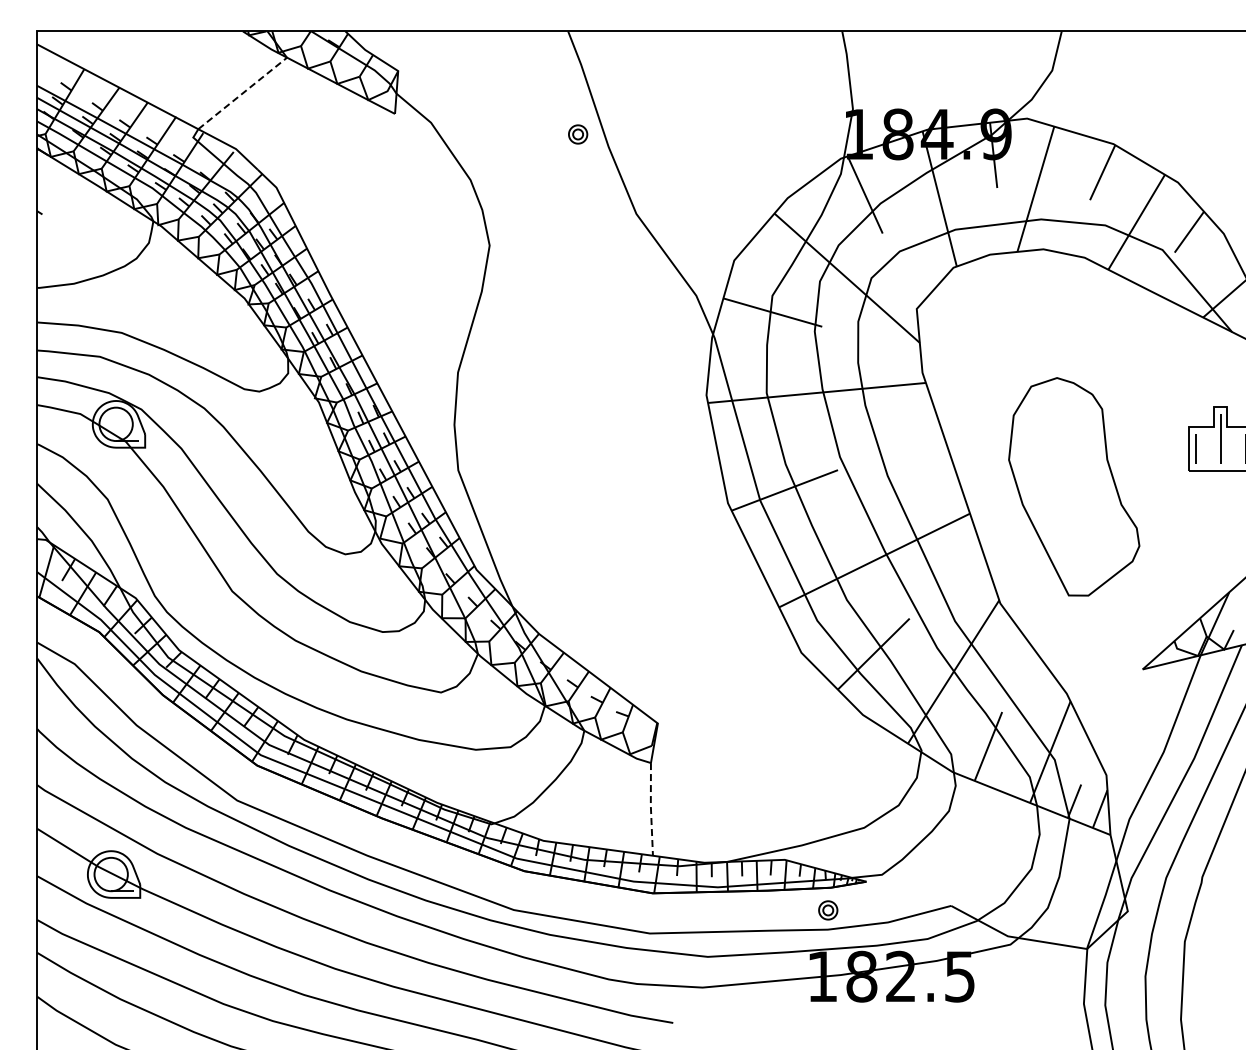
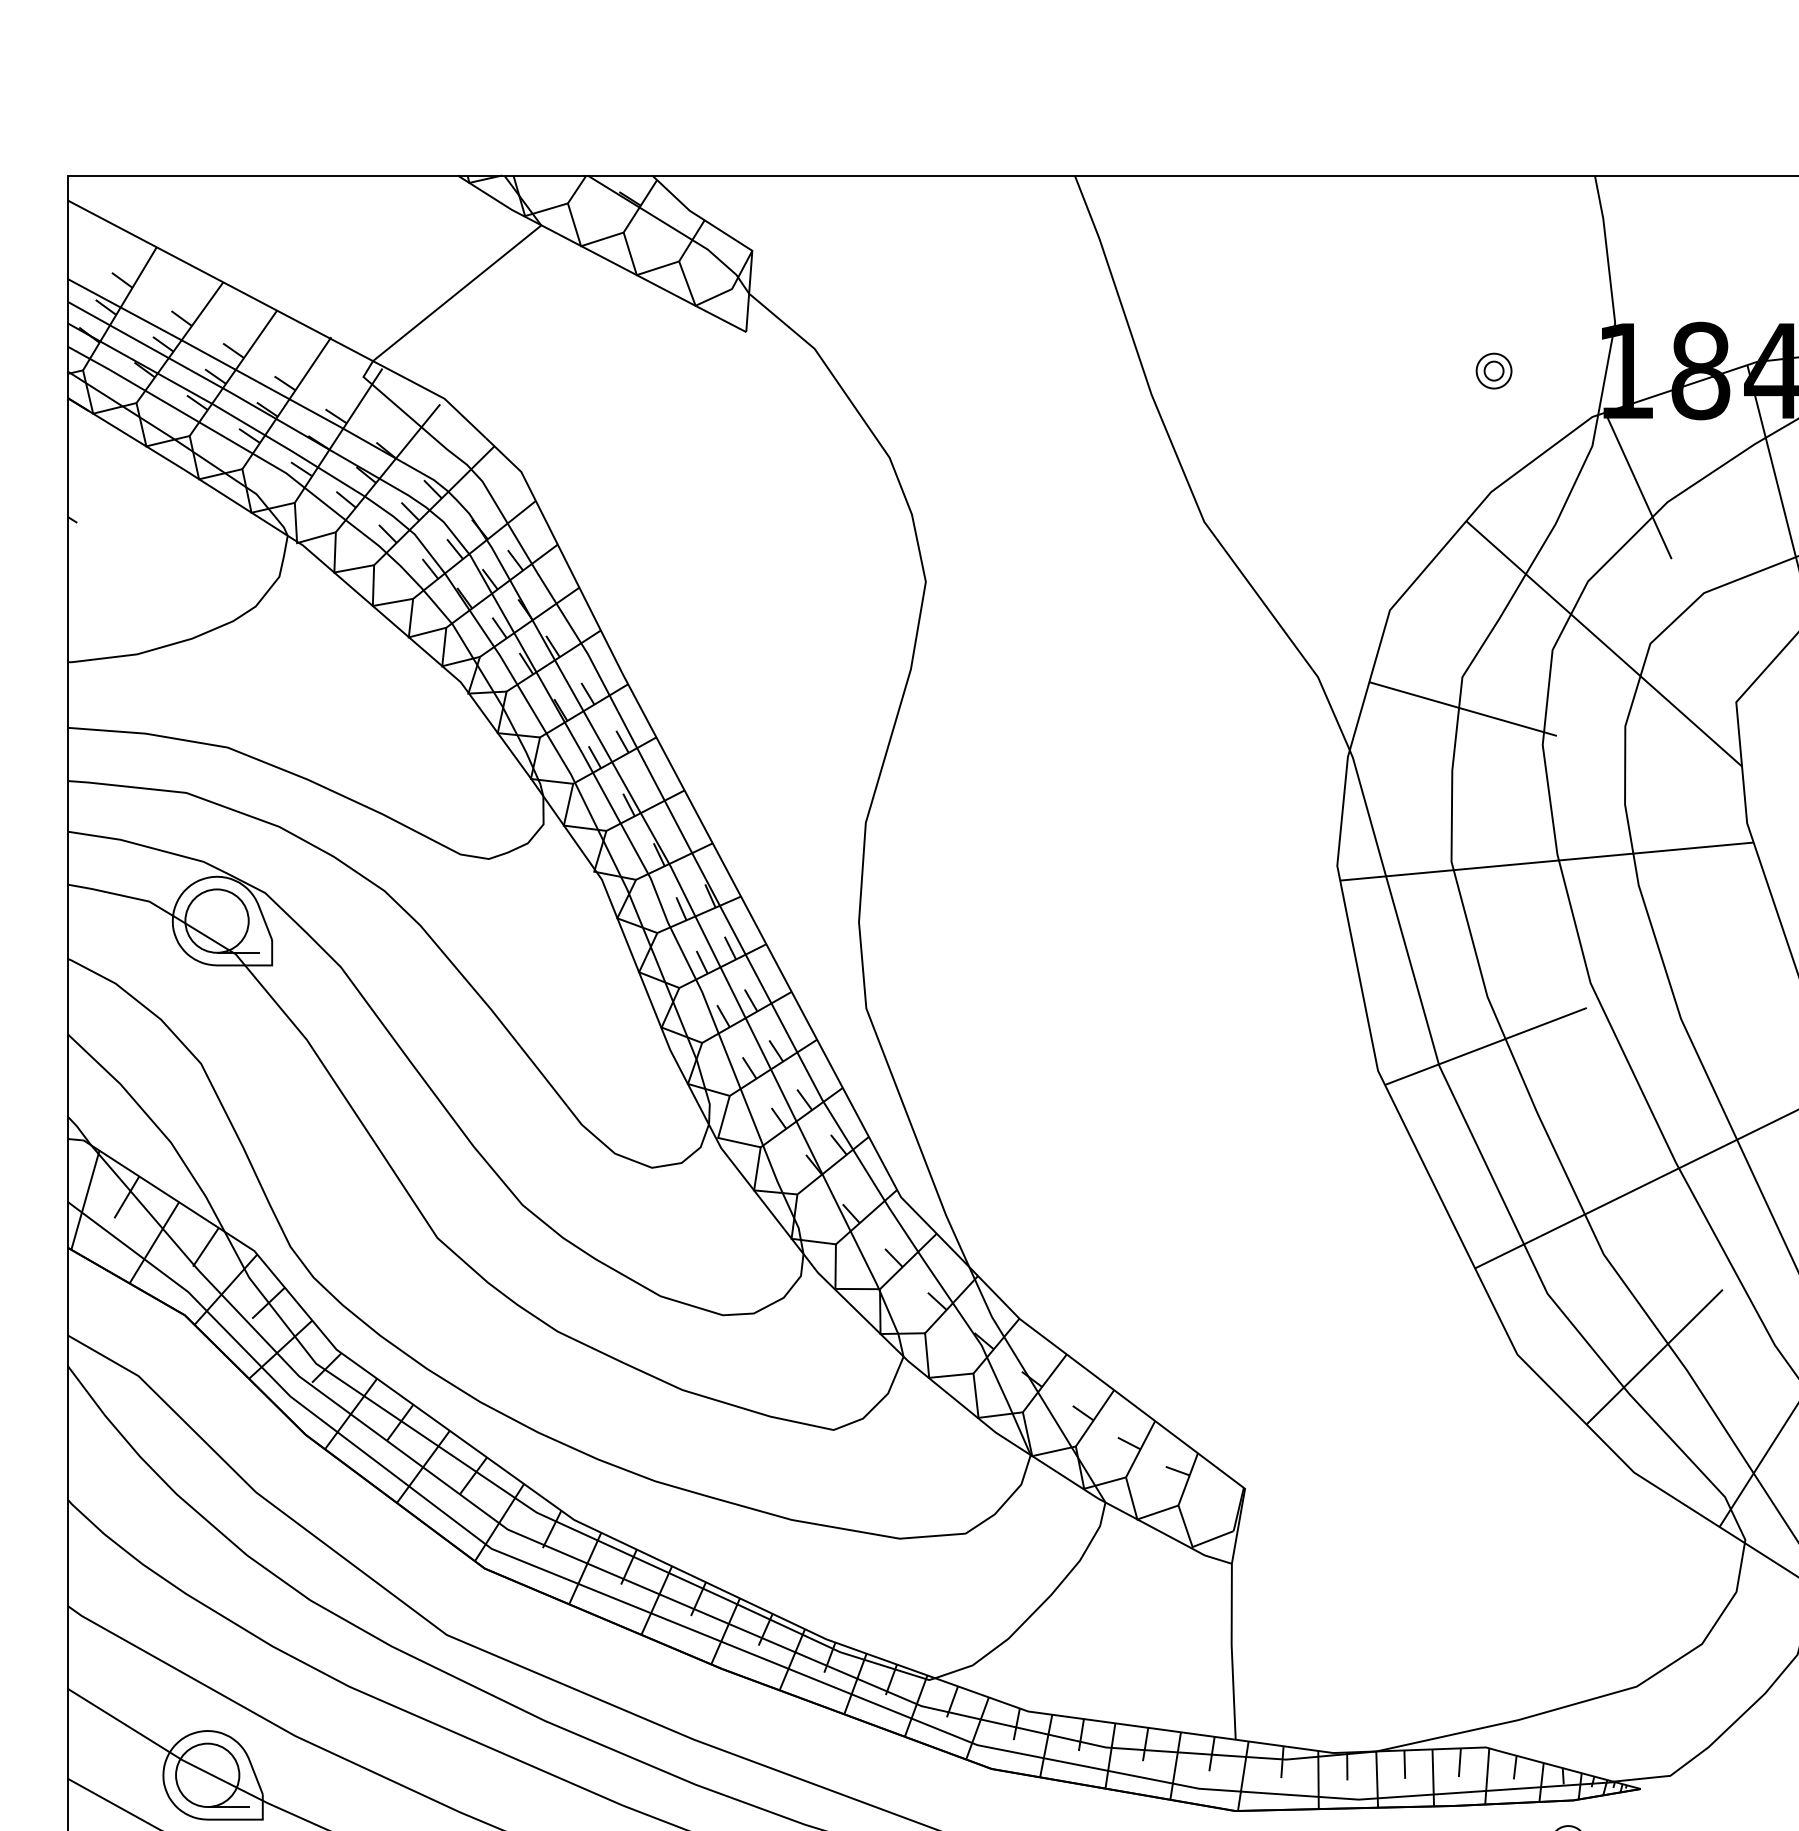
line: (242, 93) -> (456, 293), dashed -> solid
part: (578, 134) -> (1494, 371), moved
line: (650, 808) -> (1231, 1650), dashed -> solid

